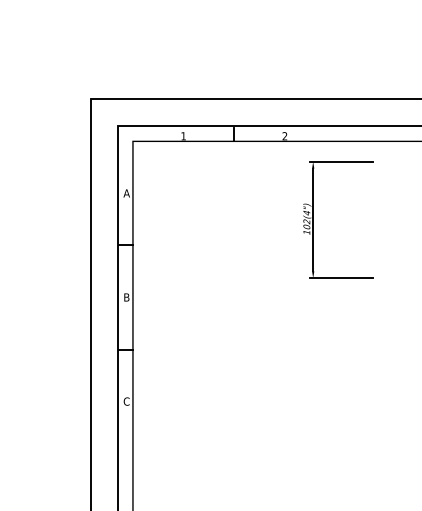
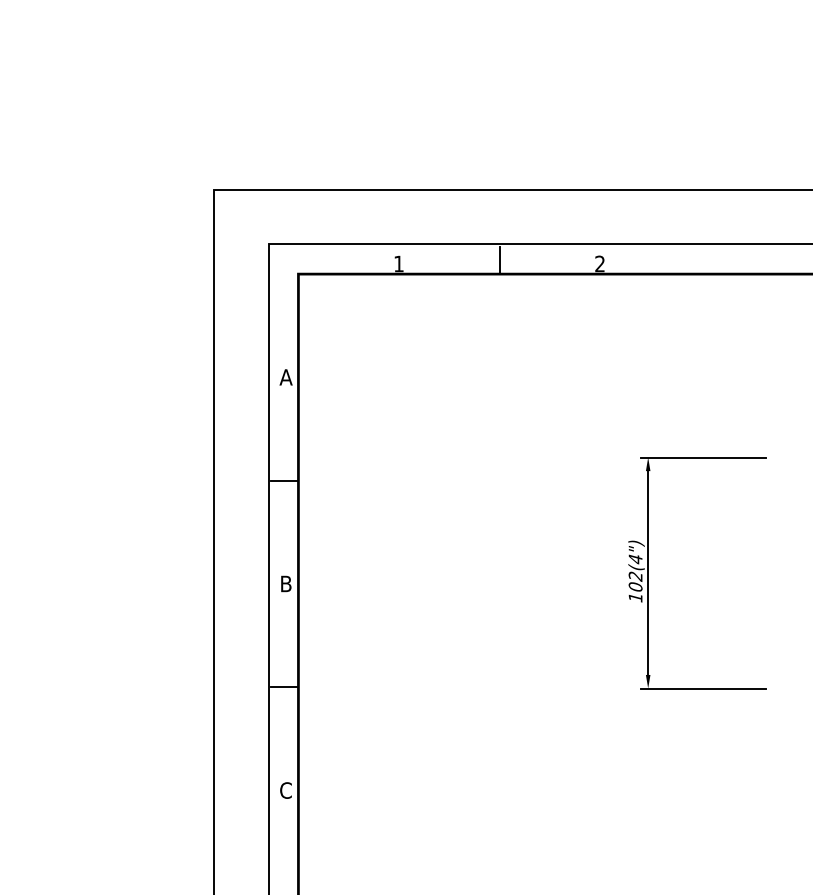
part: (313, 219) -> (648, 572), moved

